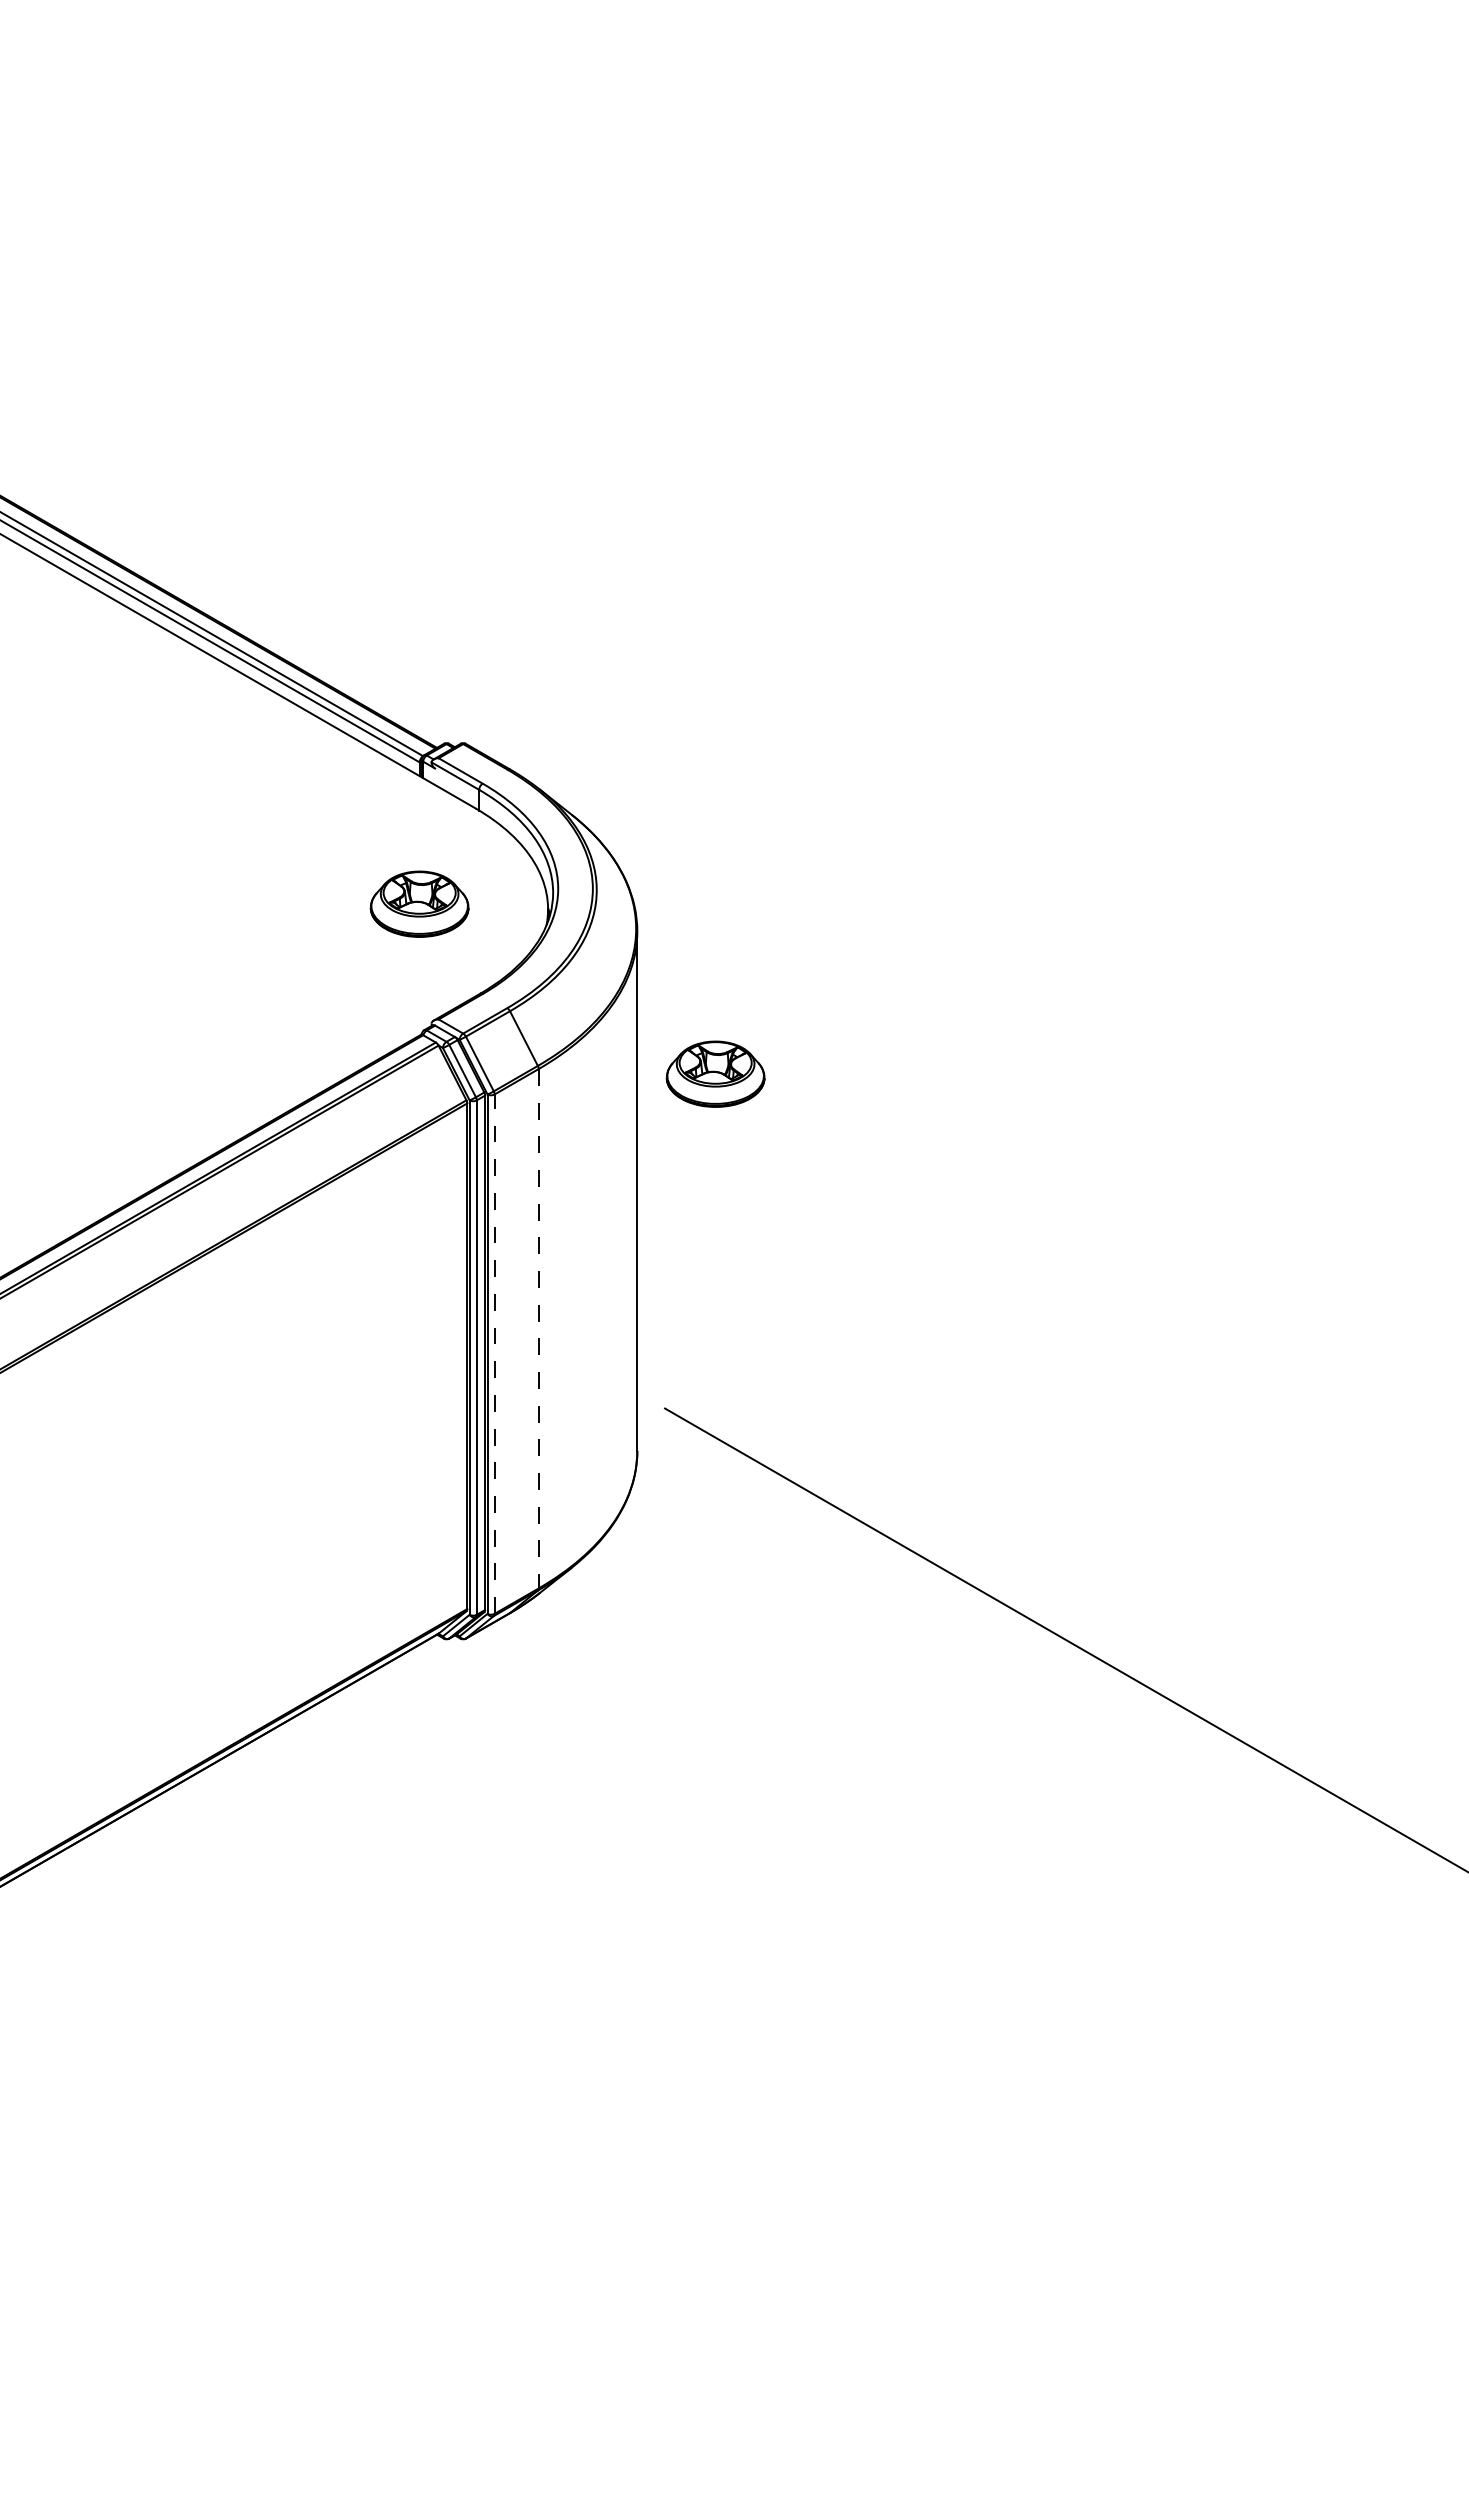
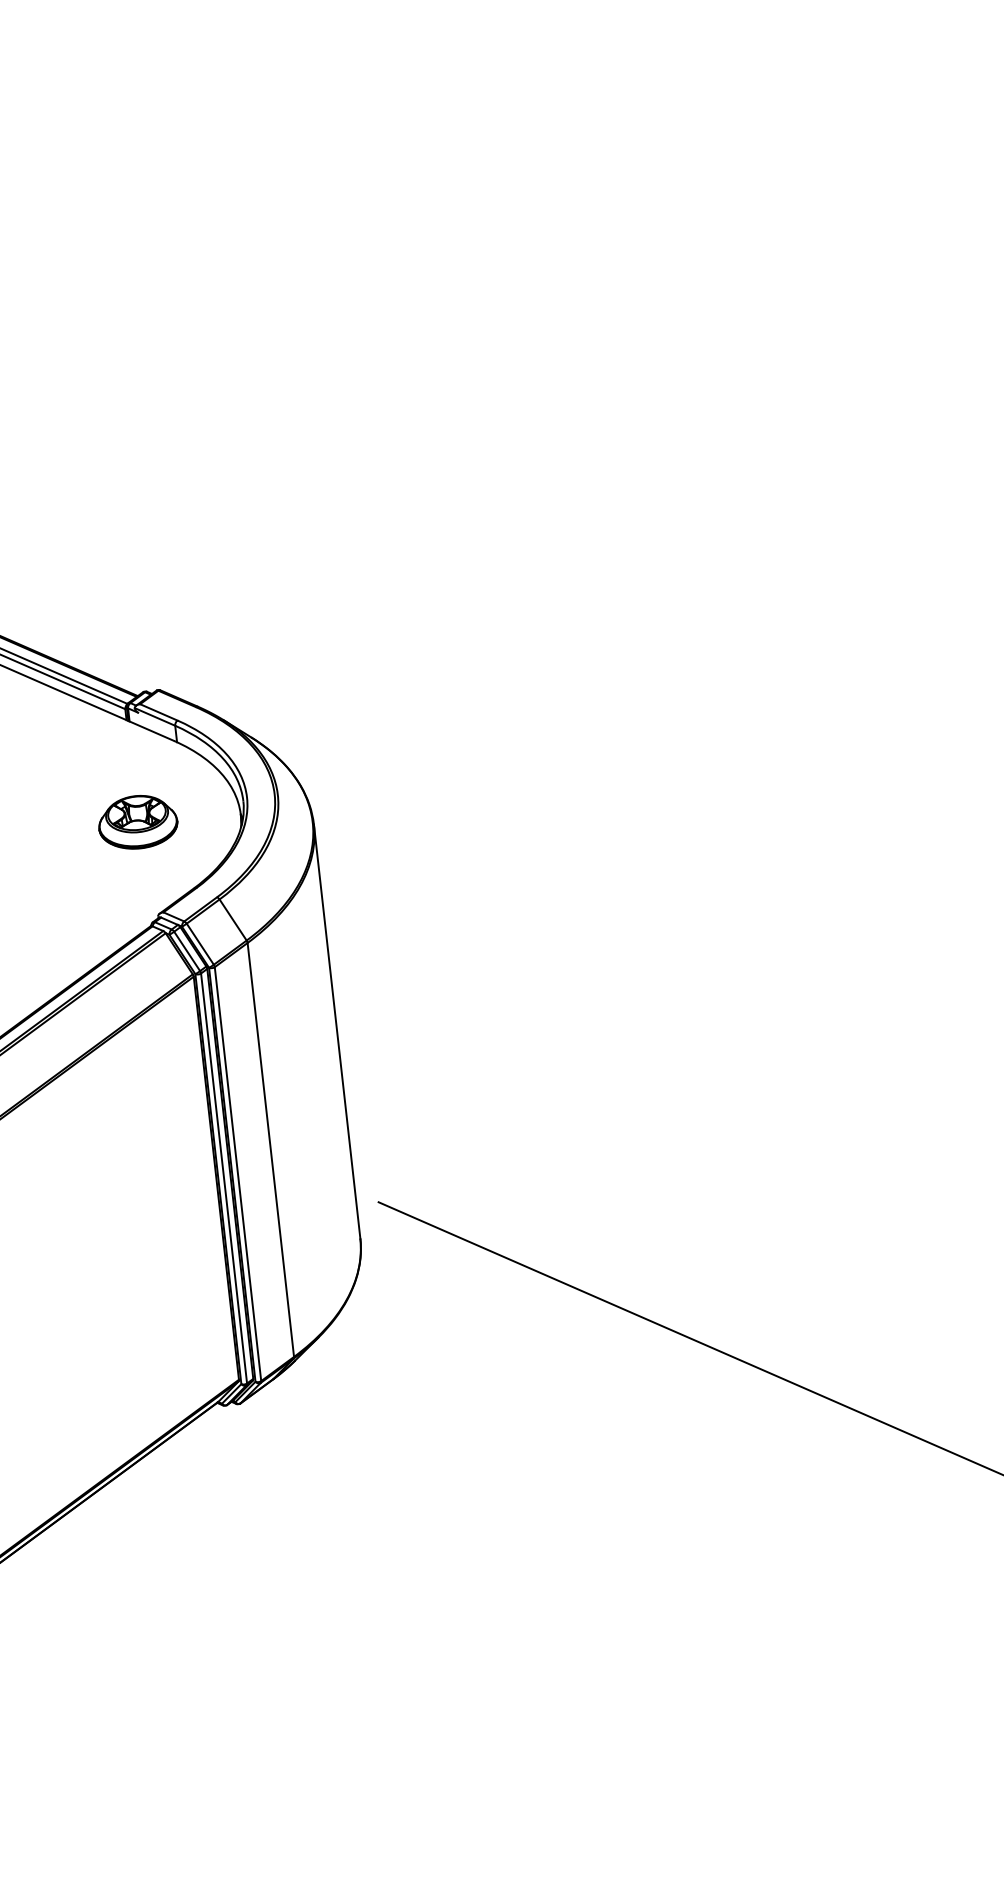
part: (715, 1073) -> (388, 930), removed
line: (538, 1328) -> (270, 1149), dashed -> solid
line: (494, 1354) -> (237, 1174), dashed -> solid

